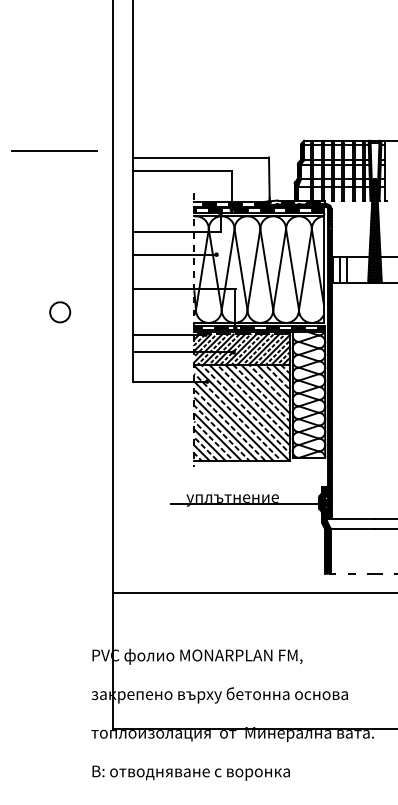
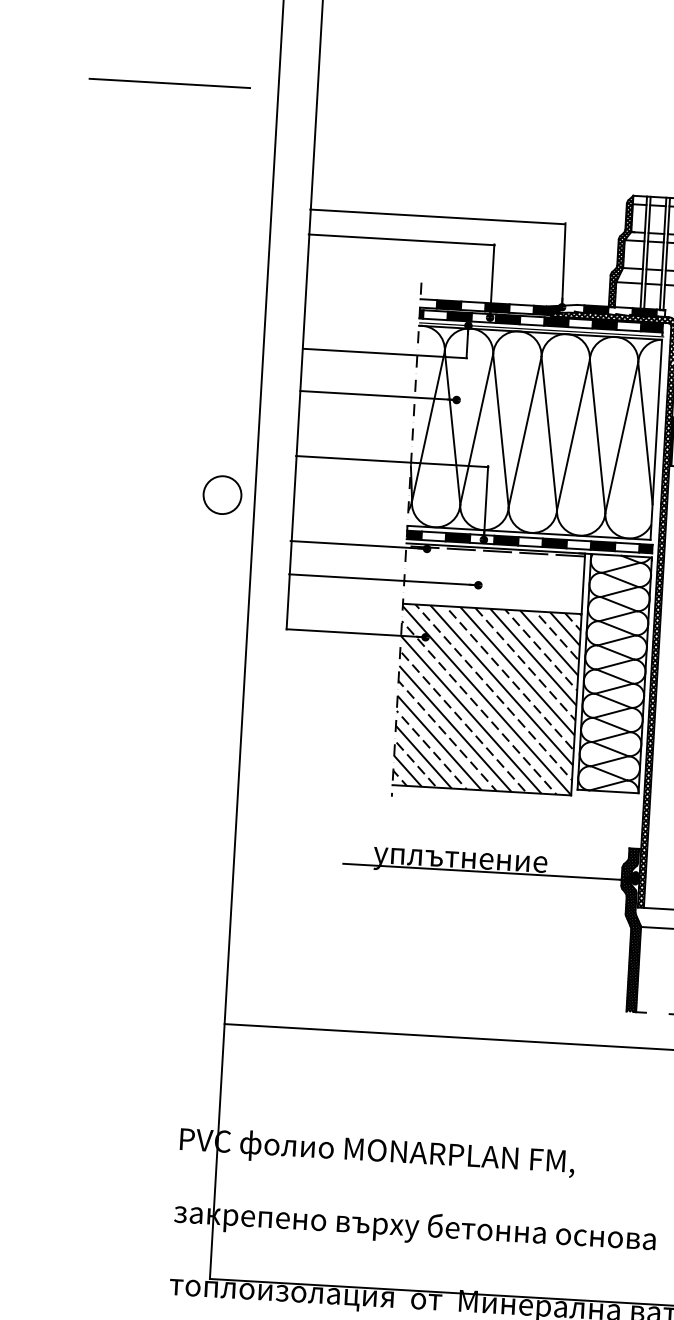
line: (54, 150) -> (169, 81), moved
circle: (60, 312) -> (223, 495), moved
hatch: (241, 348) -> (493, 578), removed

